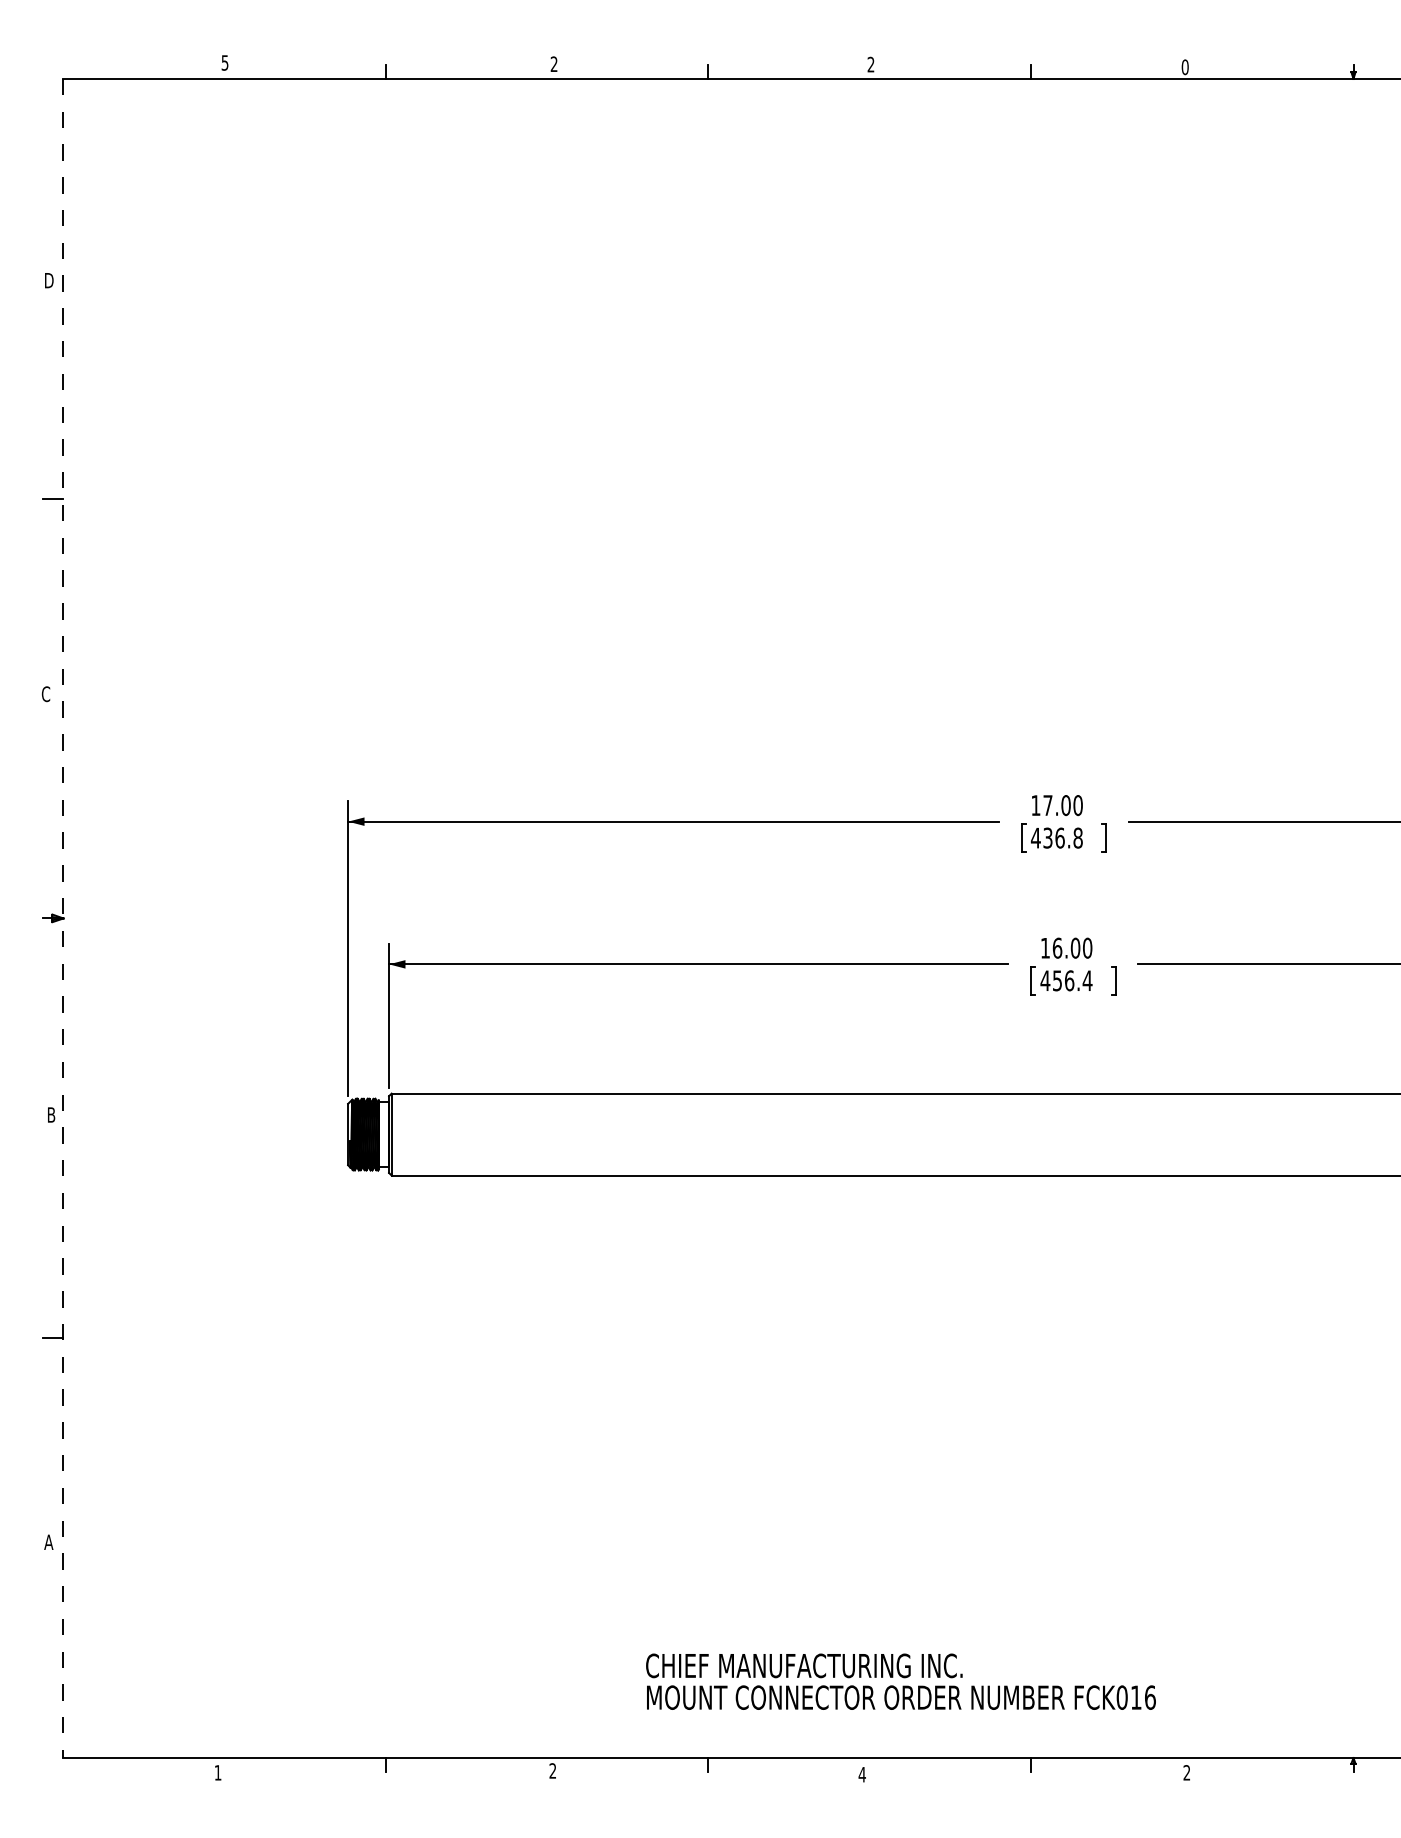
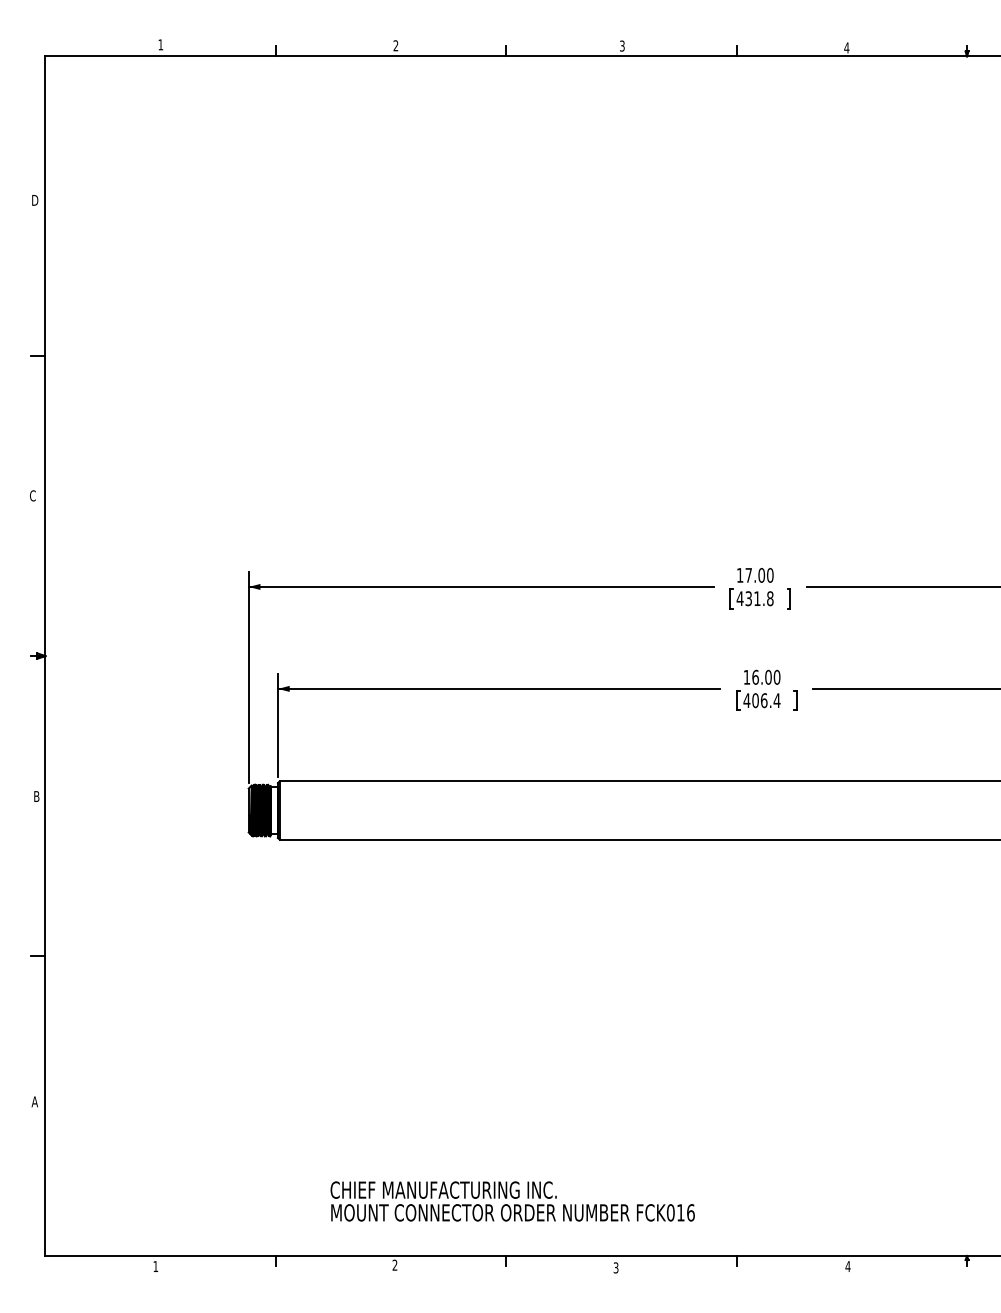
text: (224, 62) -> (160, 44), 5 -> 1
text: (871, 65) -> (622, 46), 2 -> 3
text: (1184, 66) -> (846, 47), 0 -> 4
text: (1060, 837) -> (757, 598), 436.8 -> 431.8
line: (63, 919) -> (45, 656), dashed -> solid
text: (1057, 980) -> (755, 700), 456.4 -> 406.4
text: (900, 1681) -> (512, 1201), moved
text: (1186, 1772) -> (847, 1266), 2 -> 4
text: (861, 1774) -> (615, 1267), 4 -> 3

